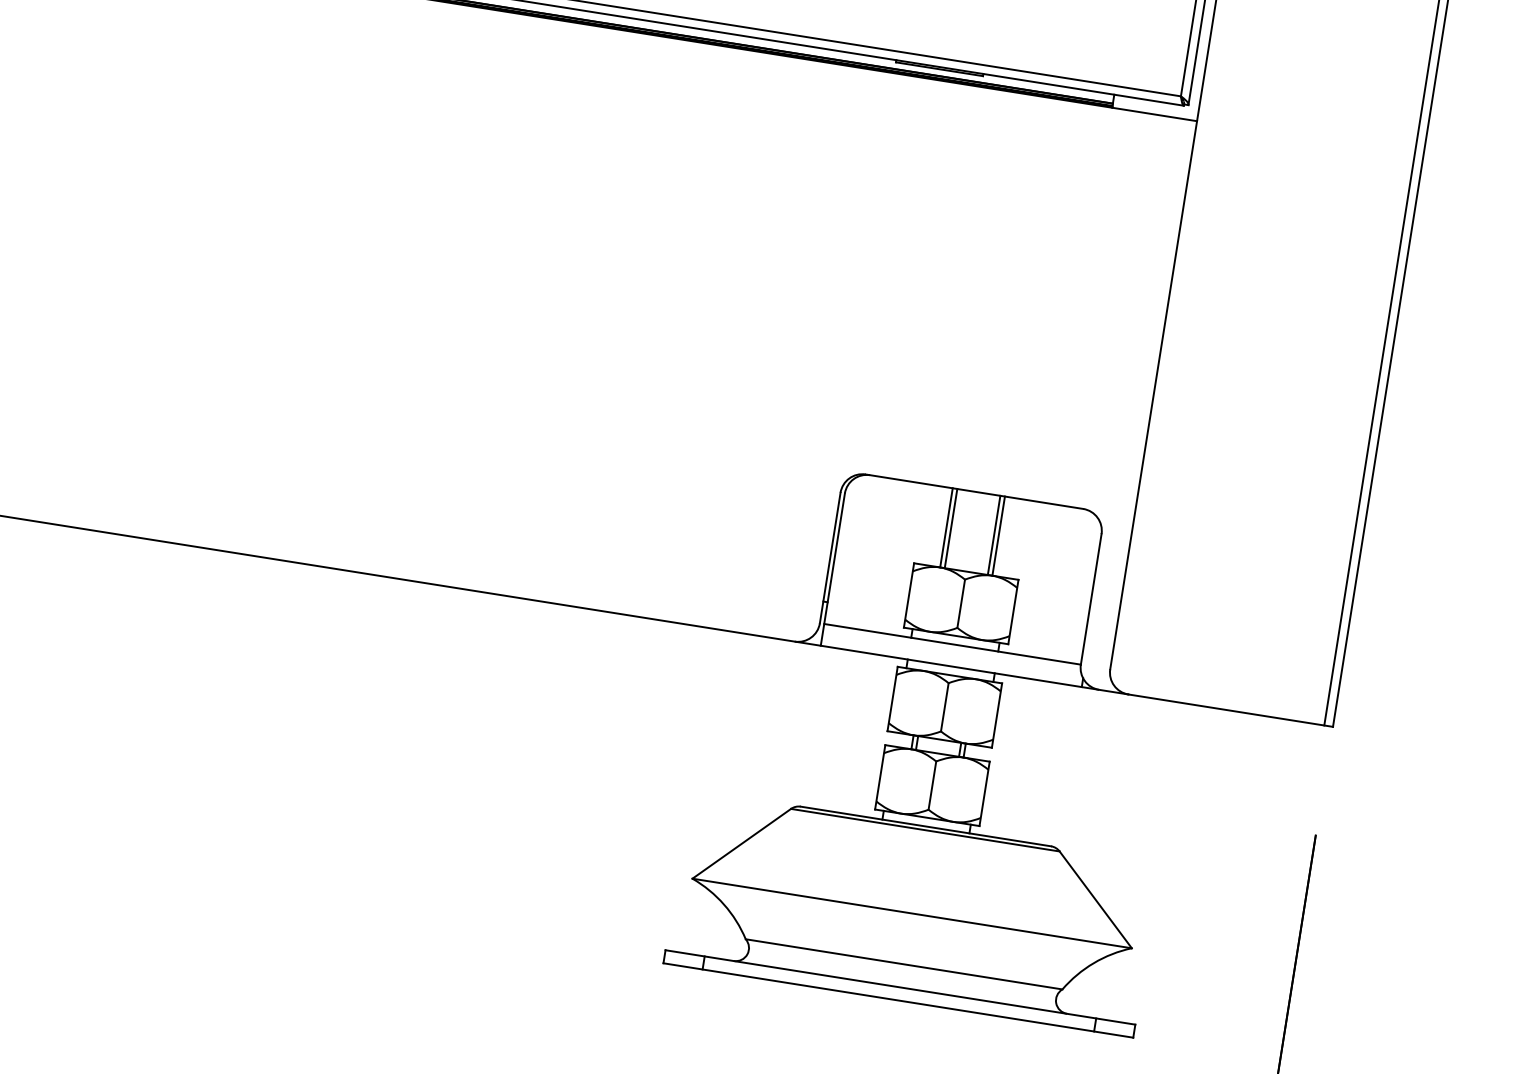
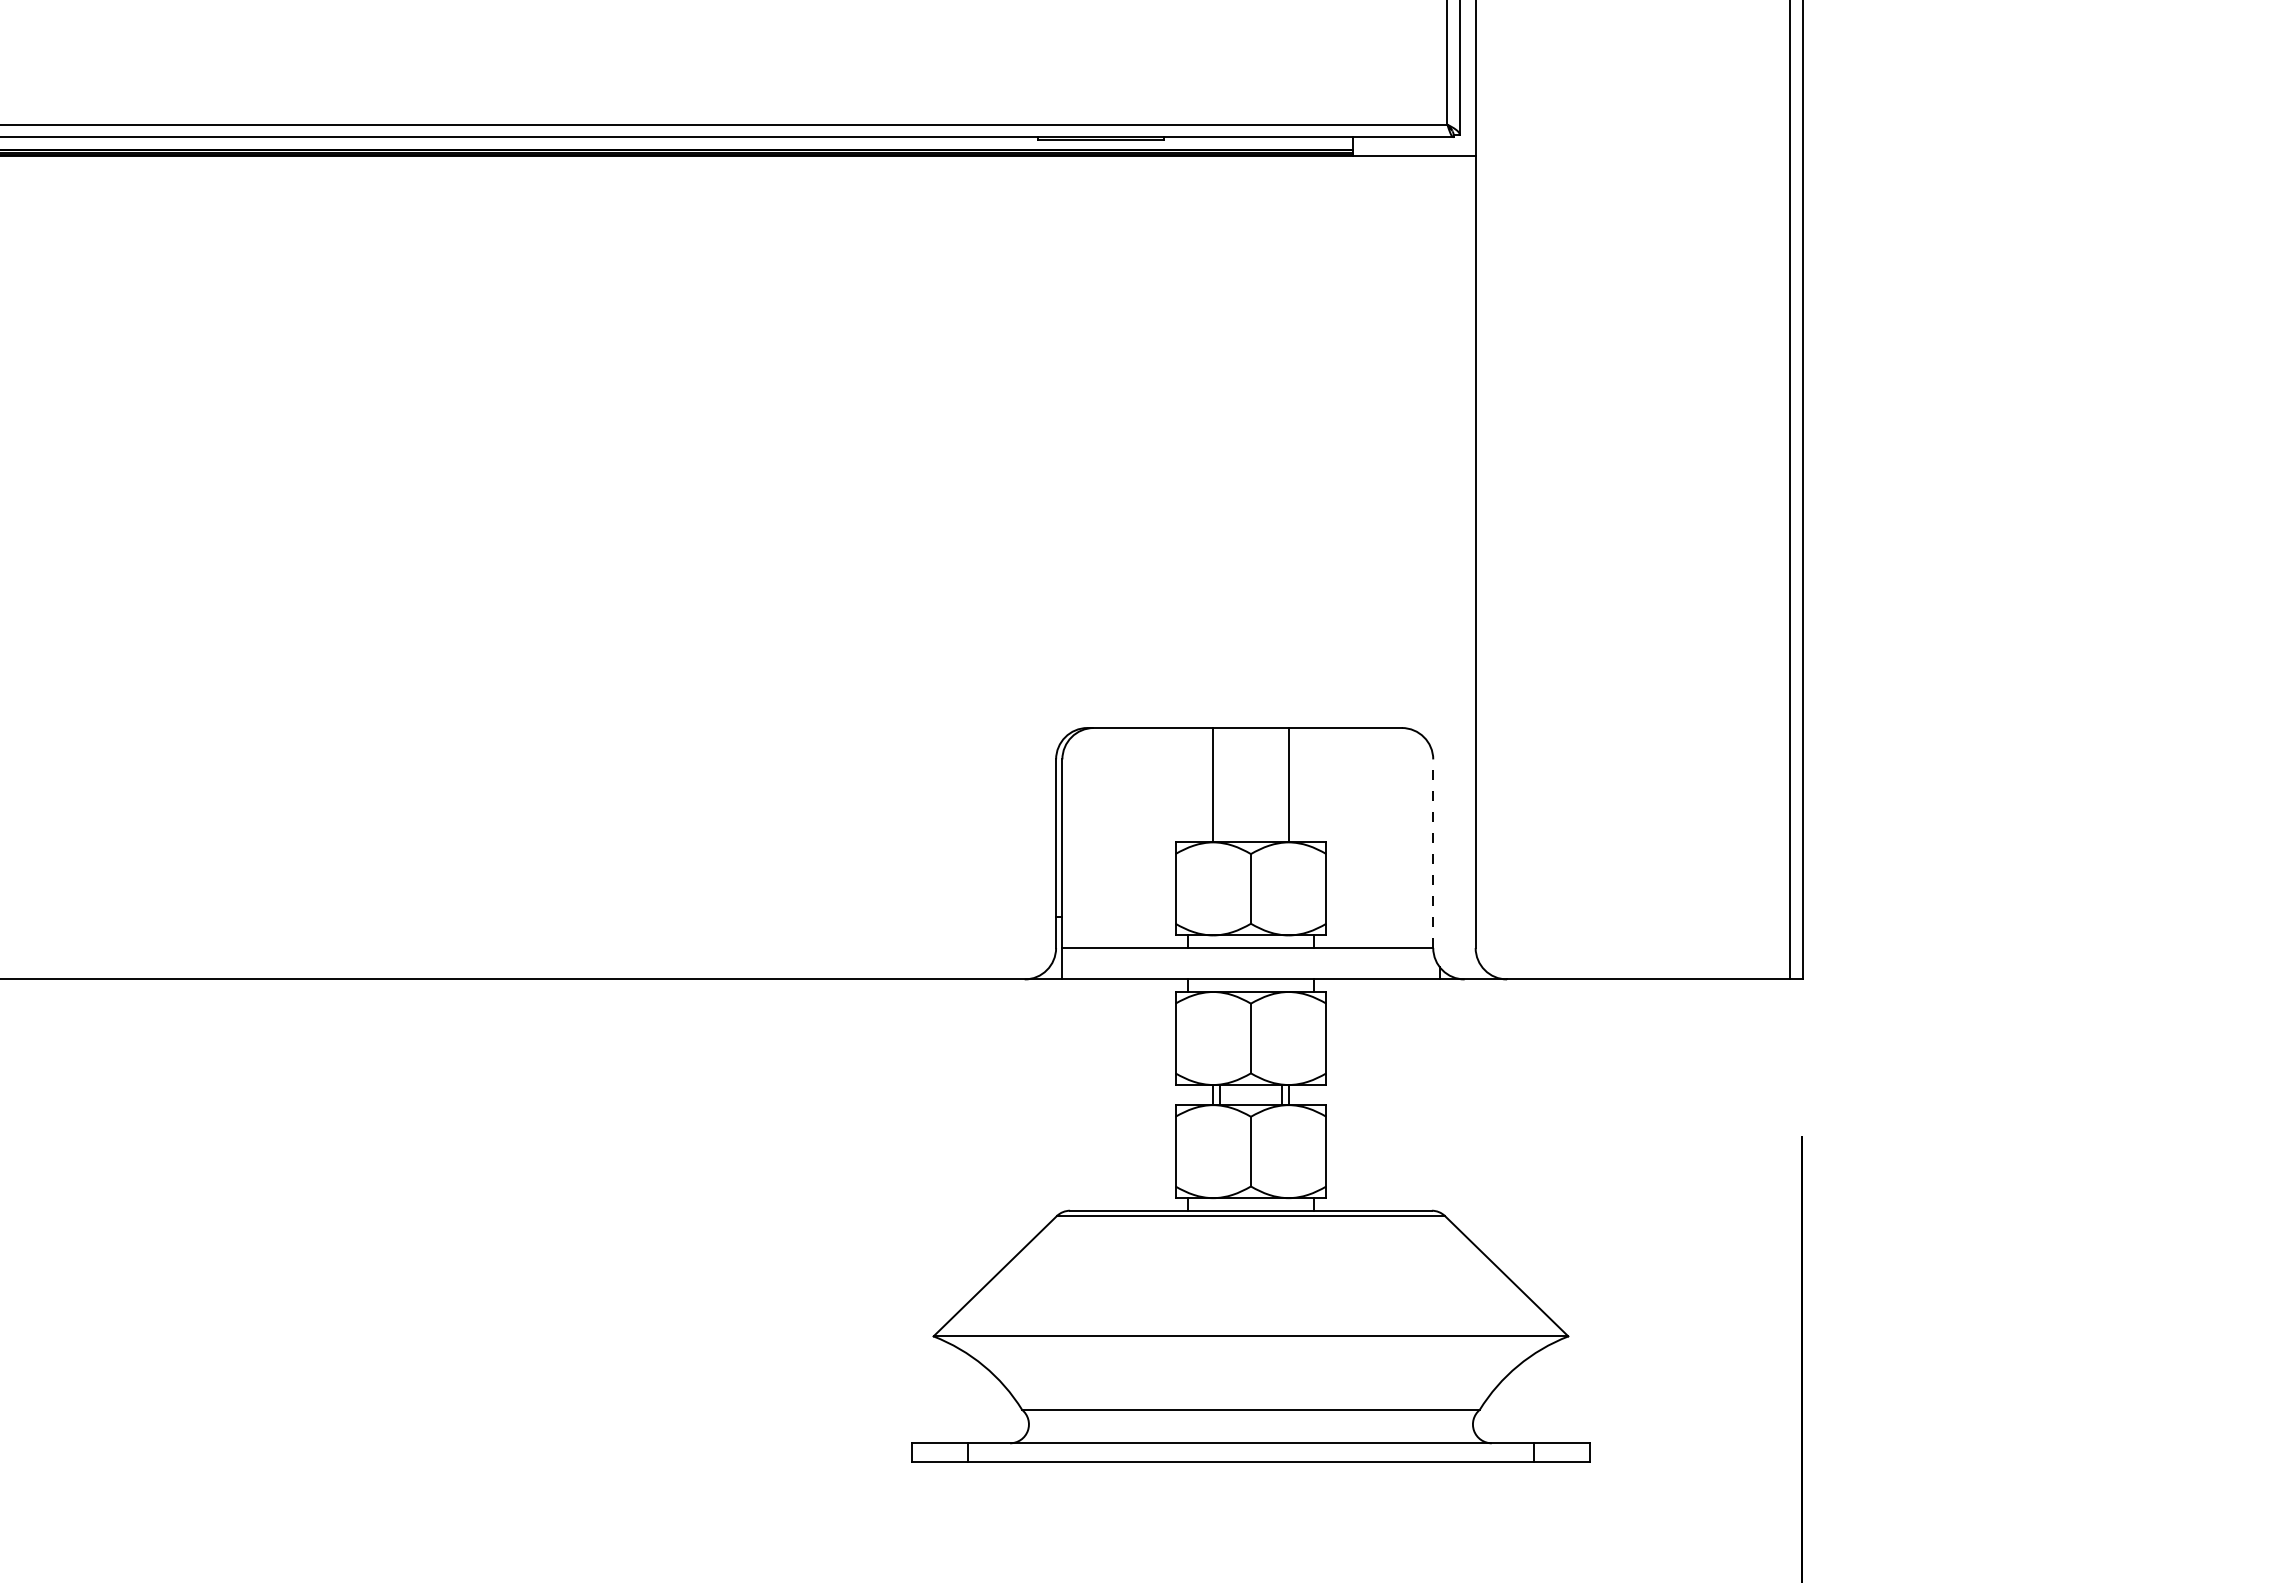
line: (950, 528) -> (1219, 785), removed
line: (994, 535) -> (1282, 785), removed
line: (1091, 599) -> (1433, 853), solid -> dashed

